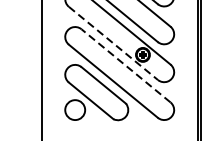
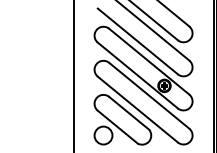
line: (112, 43) -> (137, 75), dashed -> solid
line: (126, 65) -> (149, 95), dashed -> solid

